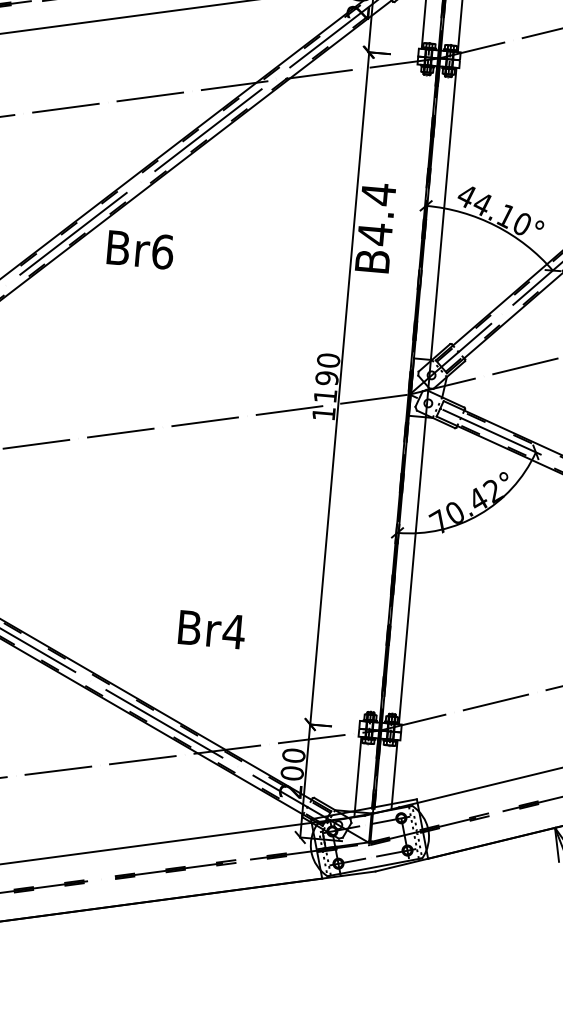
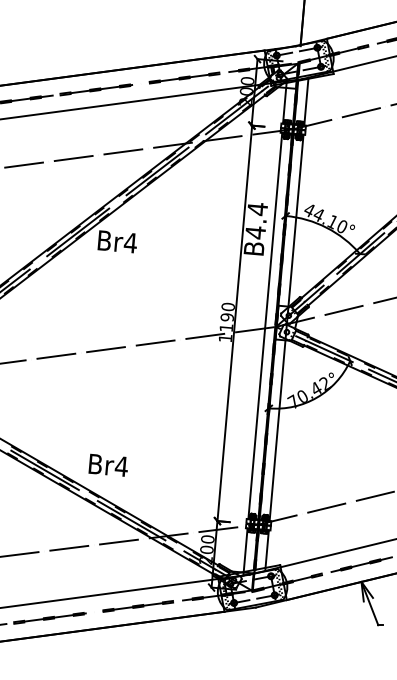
text: (160, 250) -> (129, 242), Br6 -> Br4
line: (391, 392) -> (265, 325), added
text: (210, 628) -> (107, 464), moved

